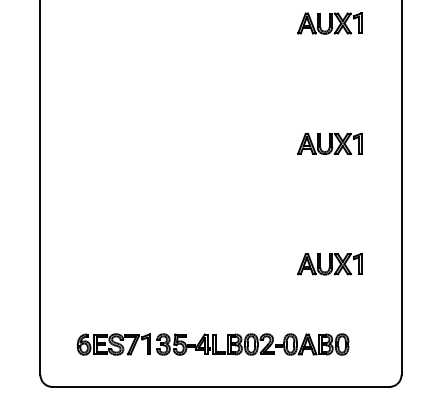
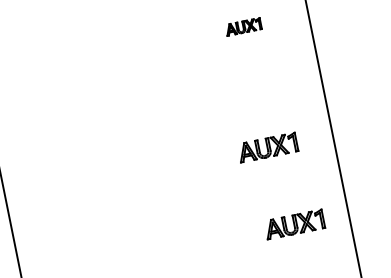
part: (329, 23) -> (243, 27), size x0.6
part: (329, 143) -> (267, 147), moved
part: (329, 264) -> (294, 224), moved

